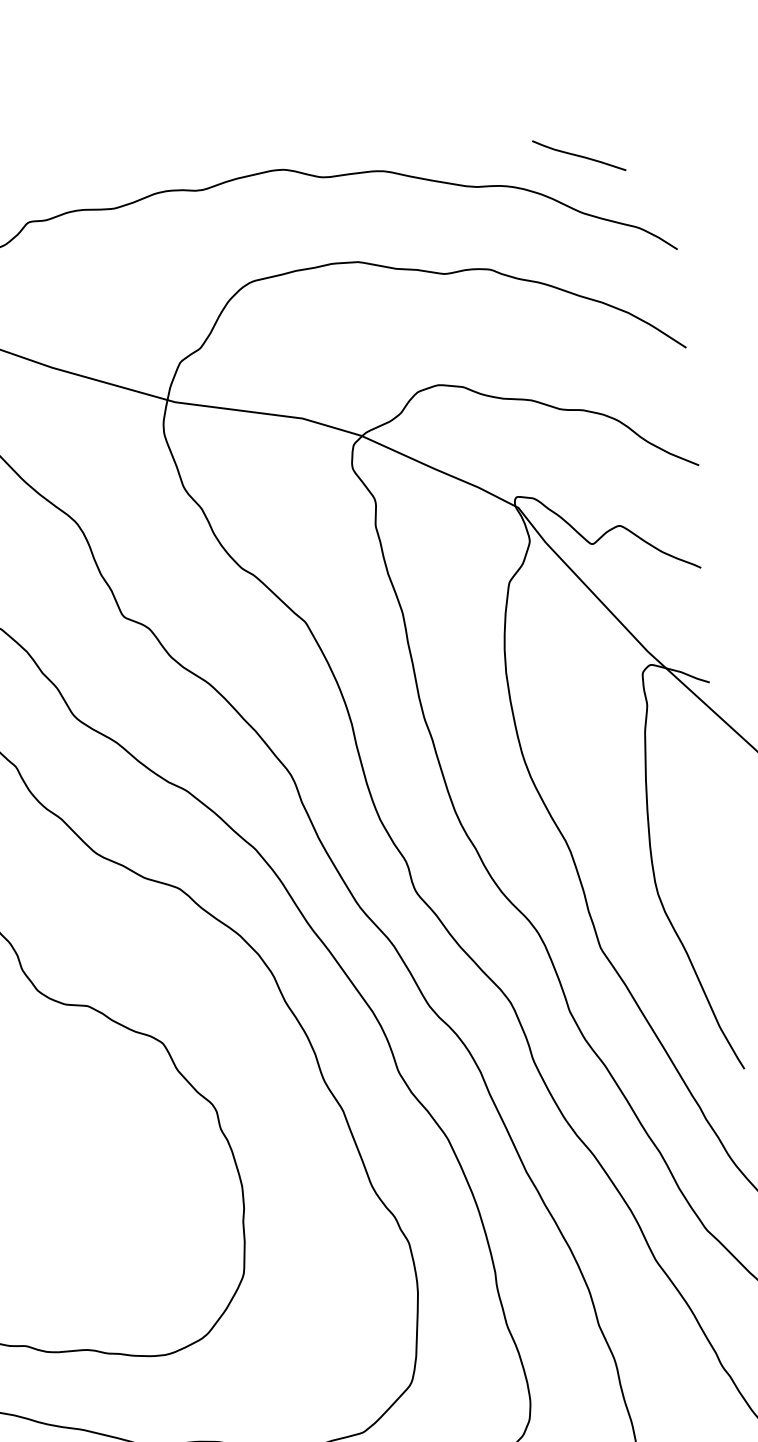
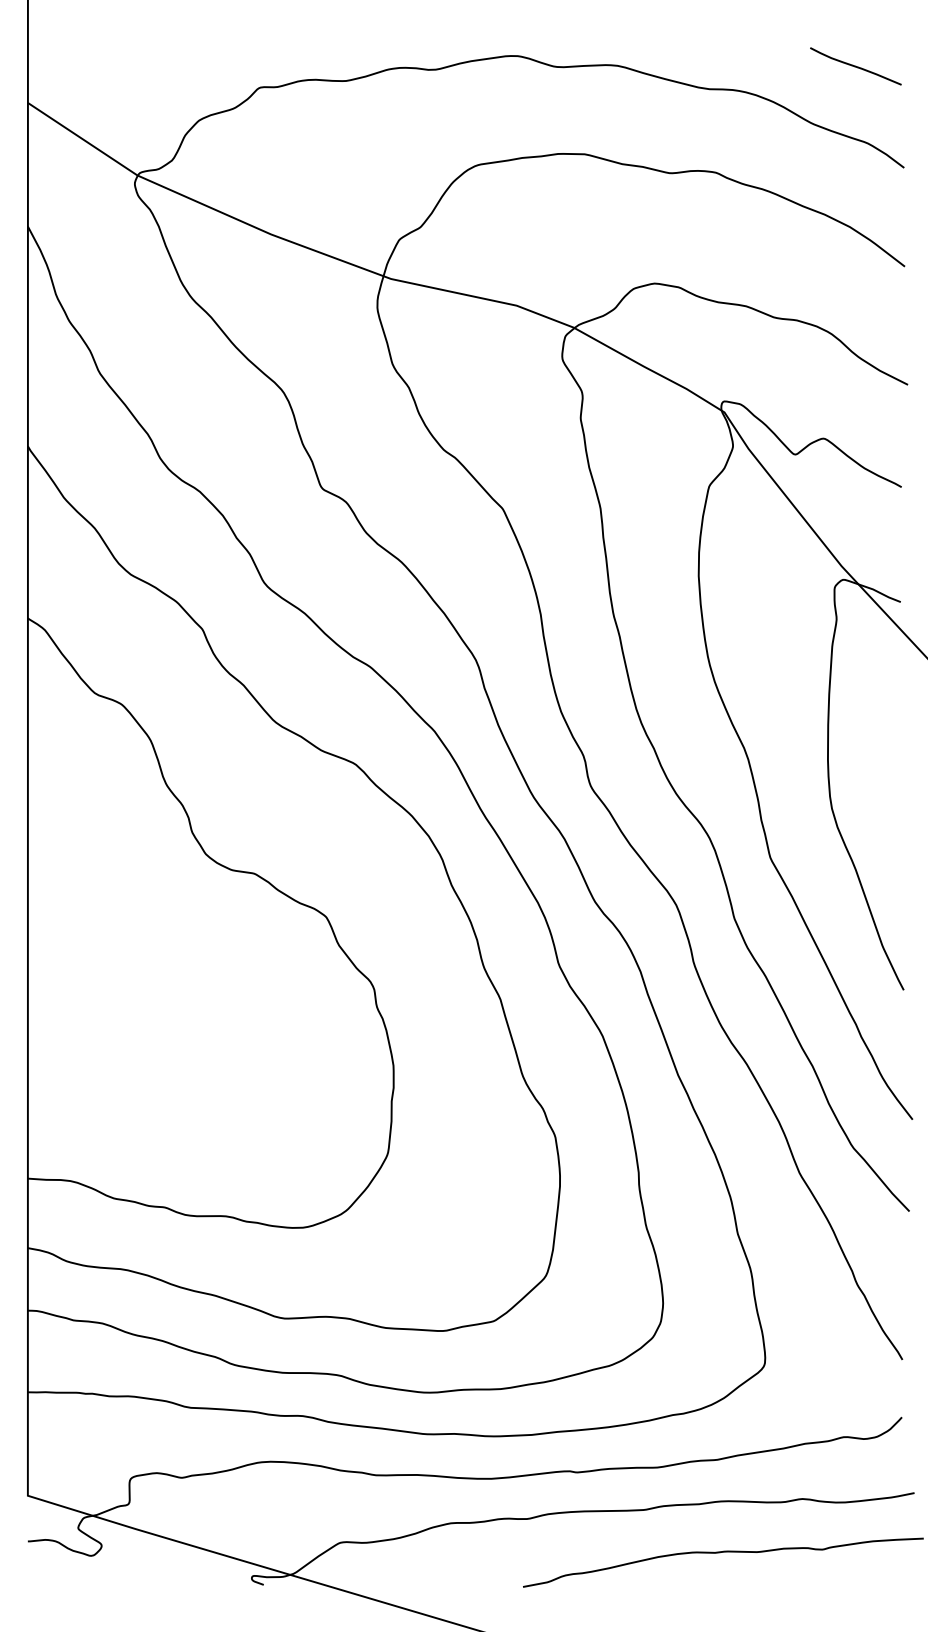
curve: (578, 155) -> (855, 66), moved

